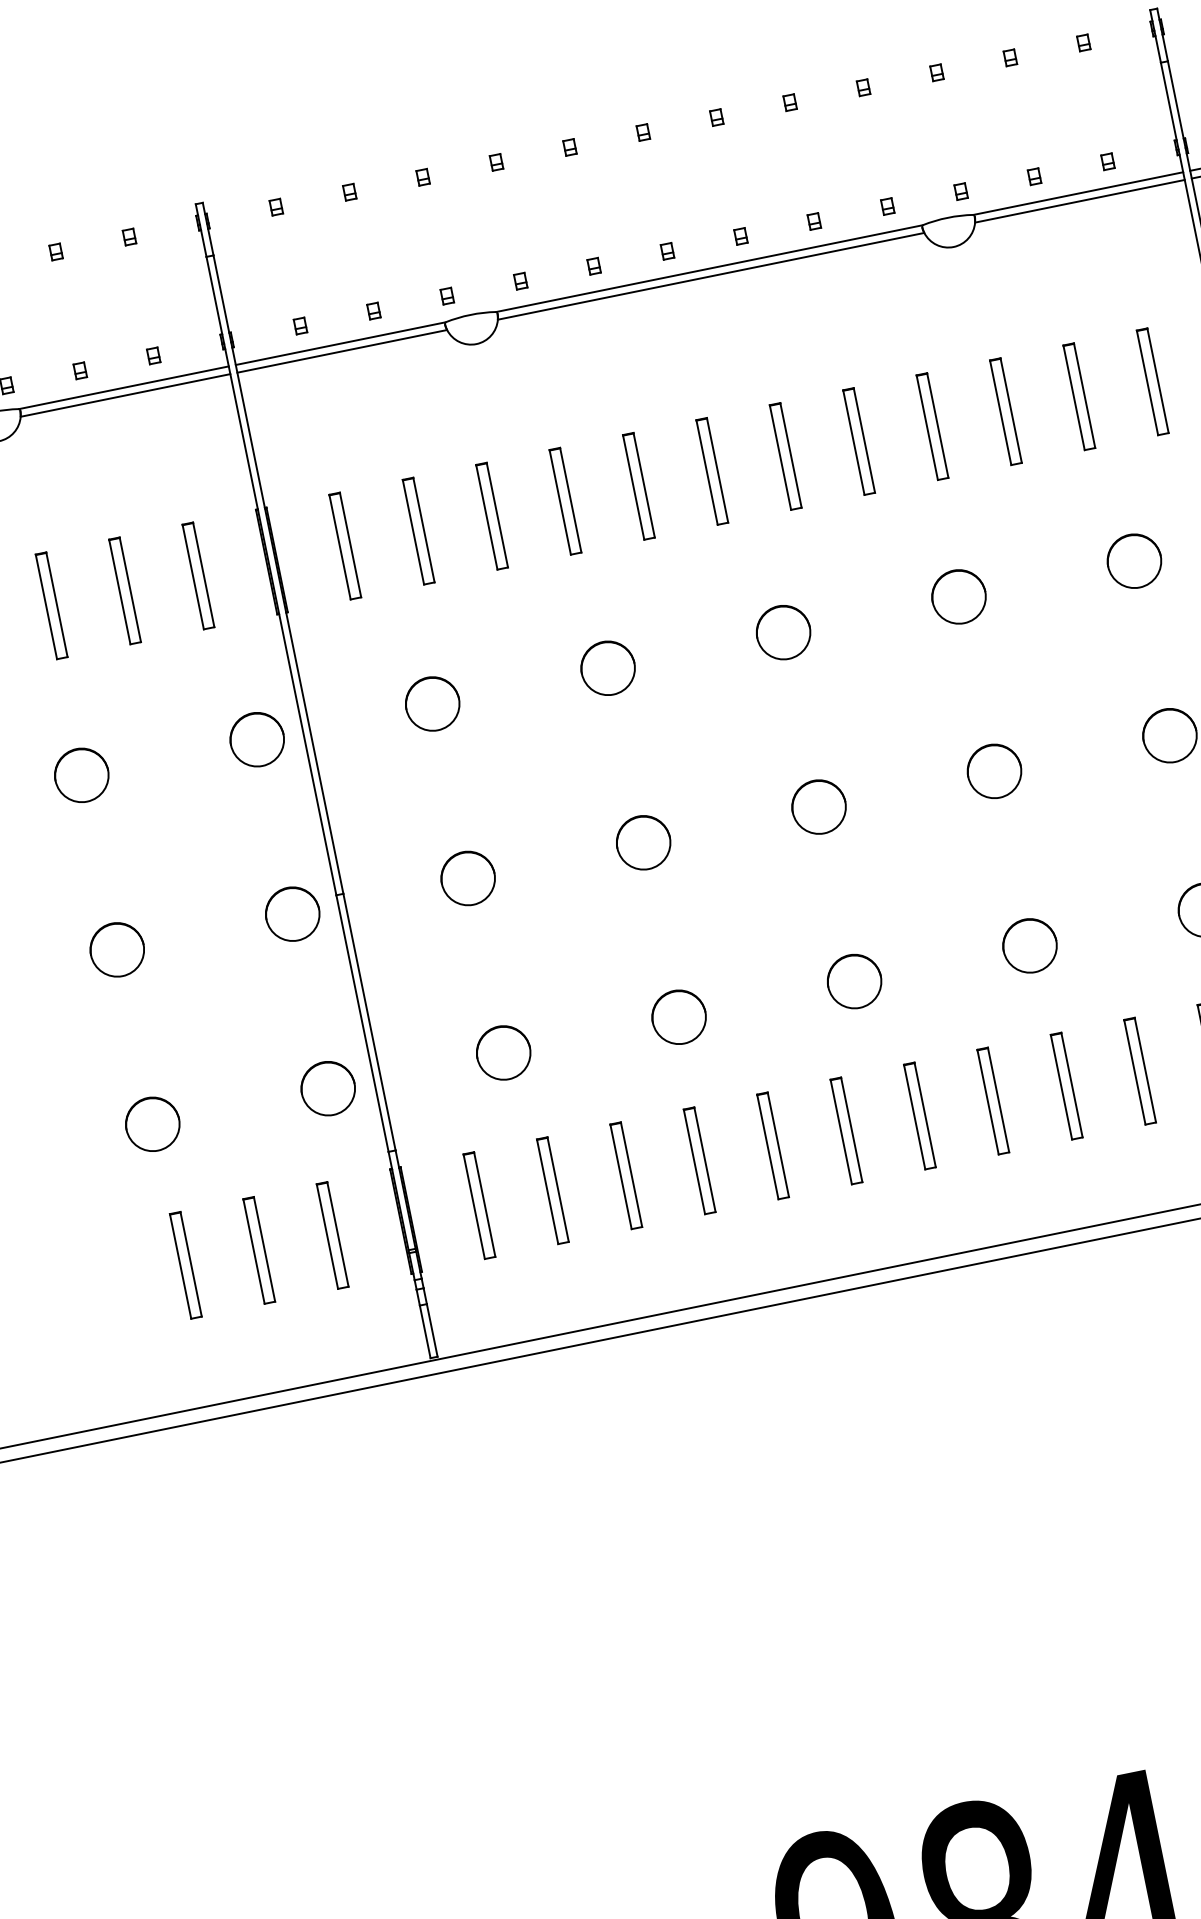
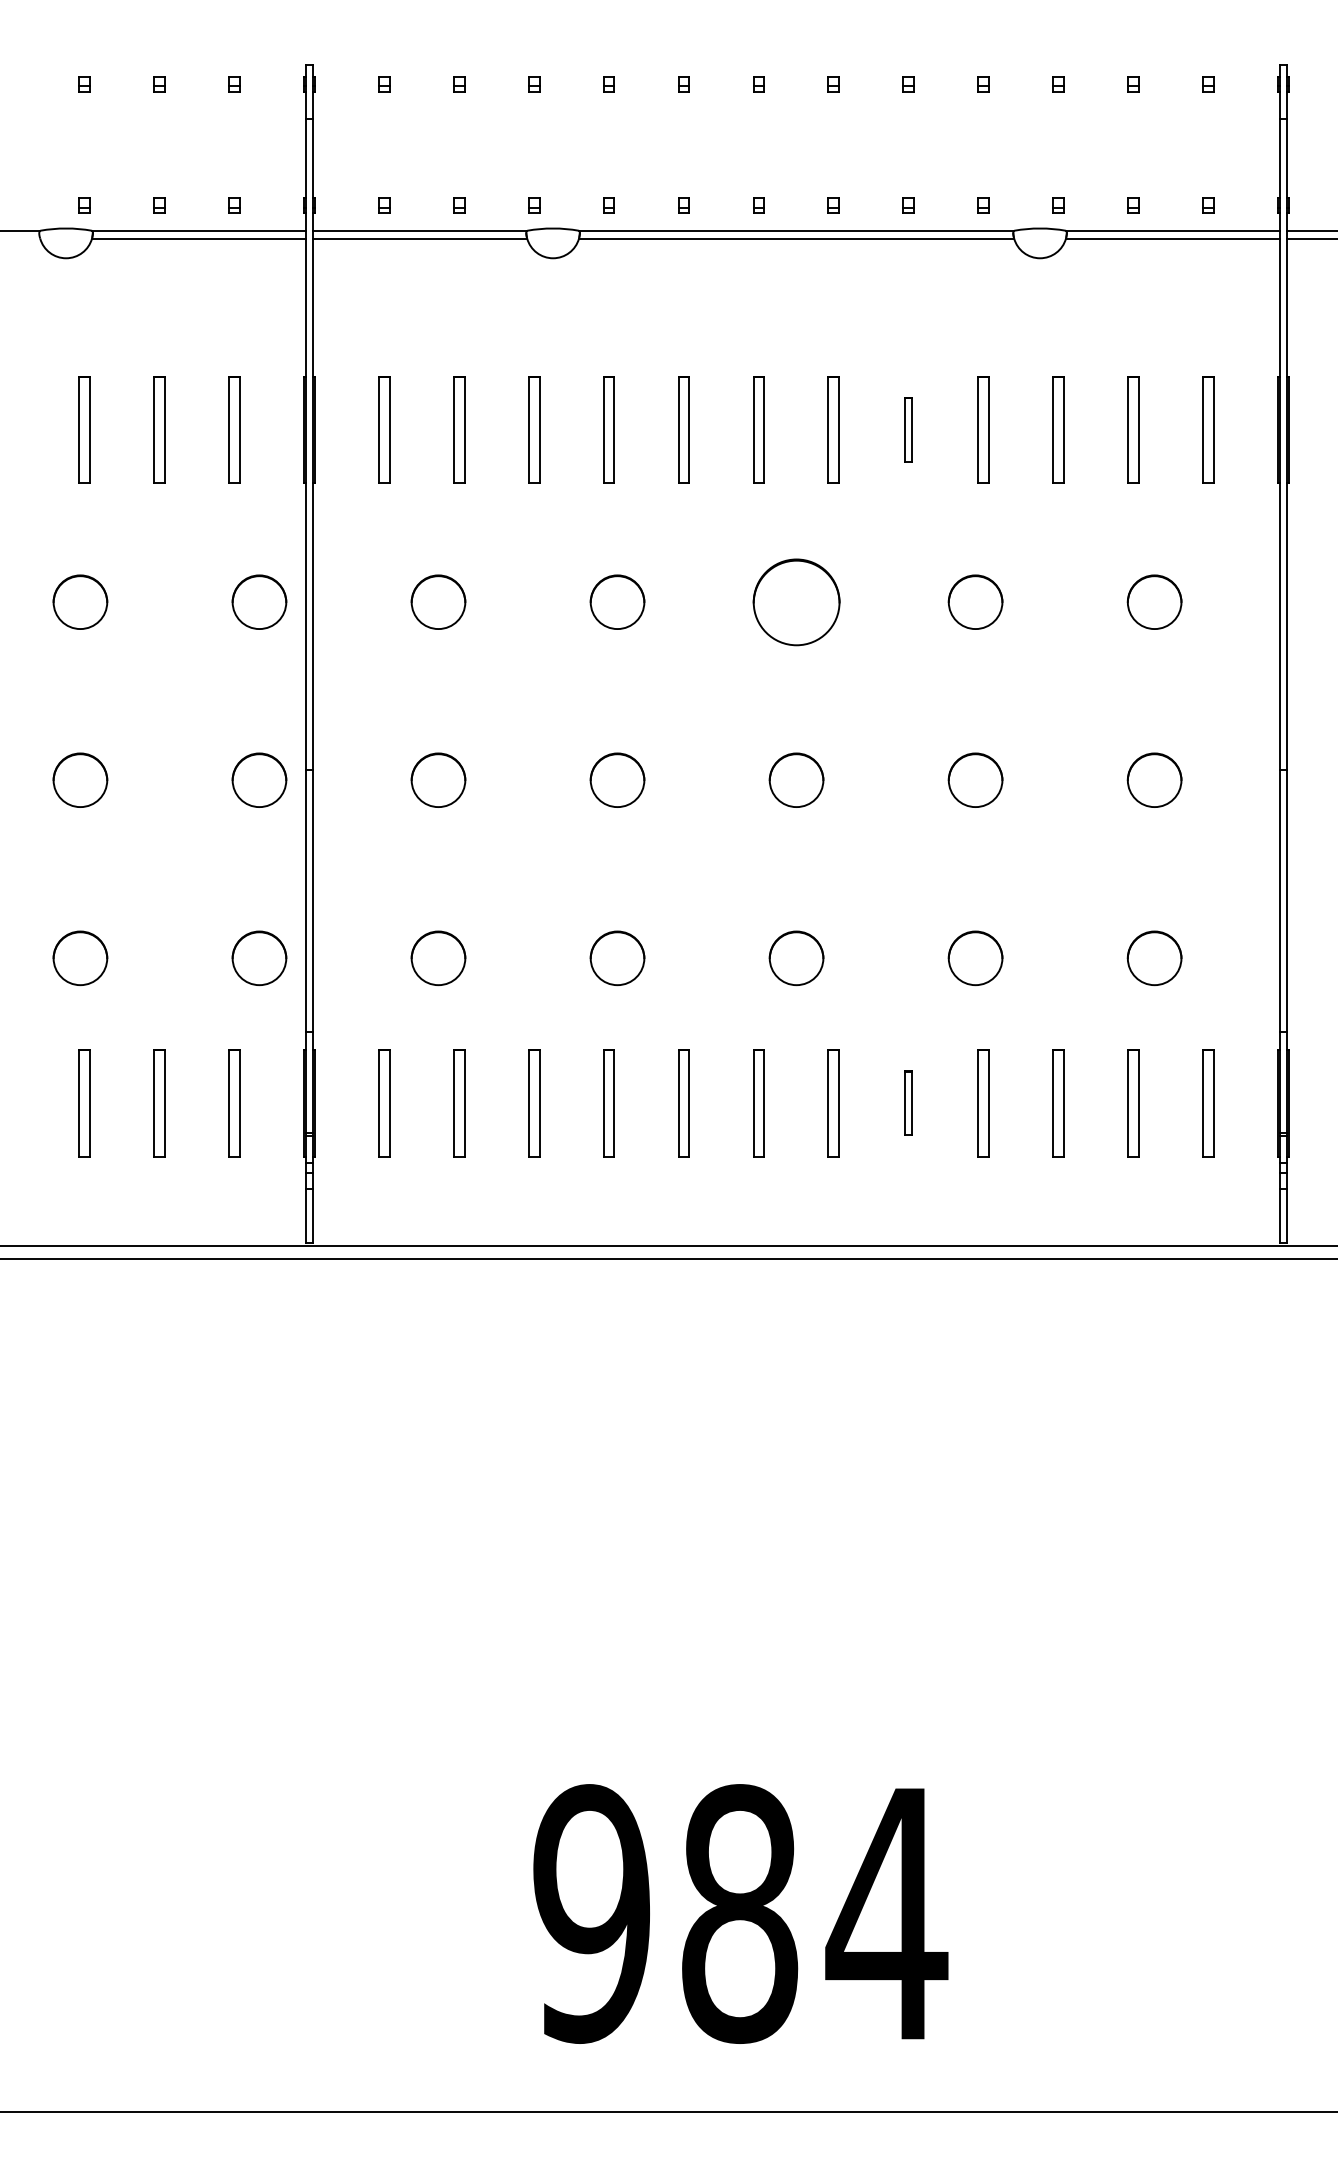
part: (858, 441) -> (908, 429), size x0.6
part: (783, 631) -> (796, 601), size x1.6
part: (993, 1101) -> (908, 1103), size x0.6

